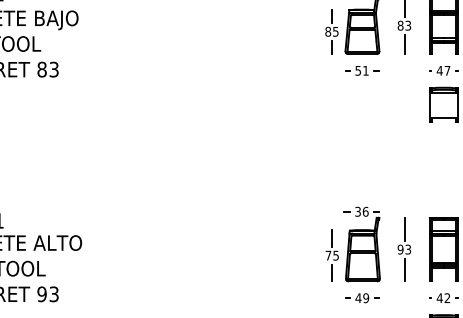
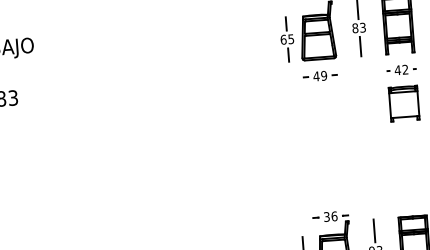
text: (328, 31) -> (283, 39), 85 -> 65
text: (361, 70) -> (319, 75), 51 -> 49
text: (447, 70) -> (405, 69), 47 -> 42

